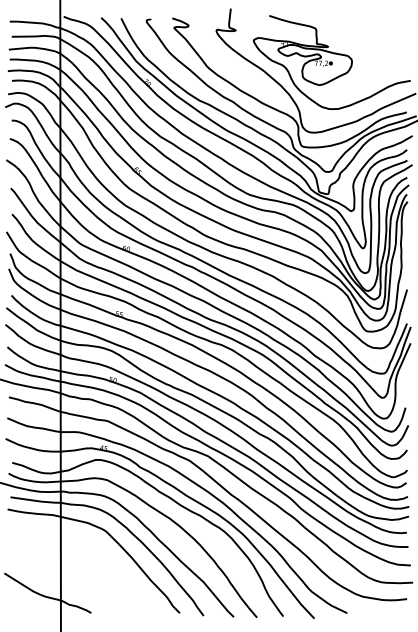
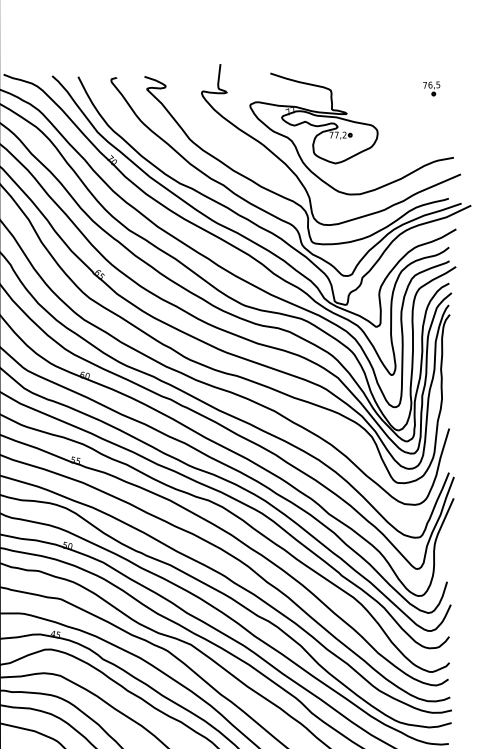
part: (393, 27) -> (431, 88), added

